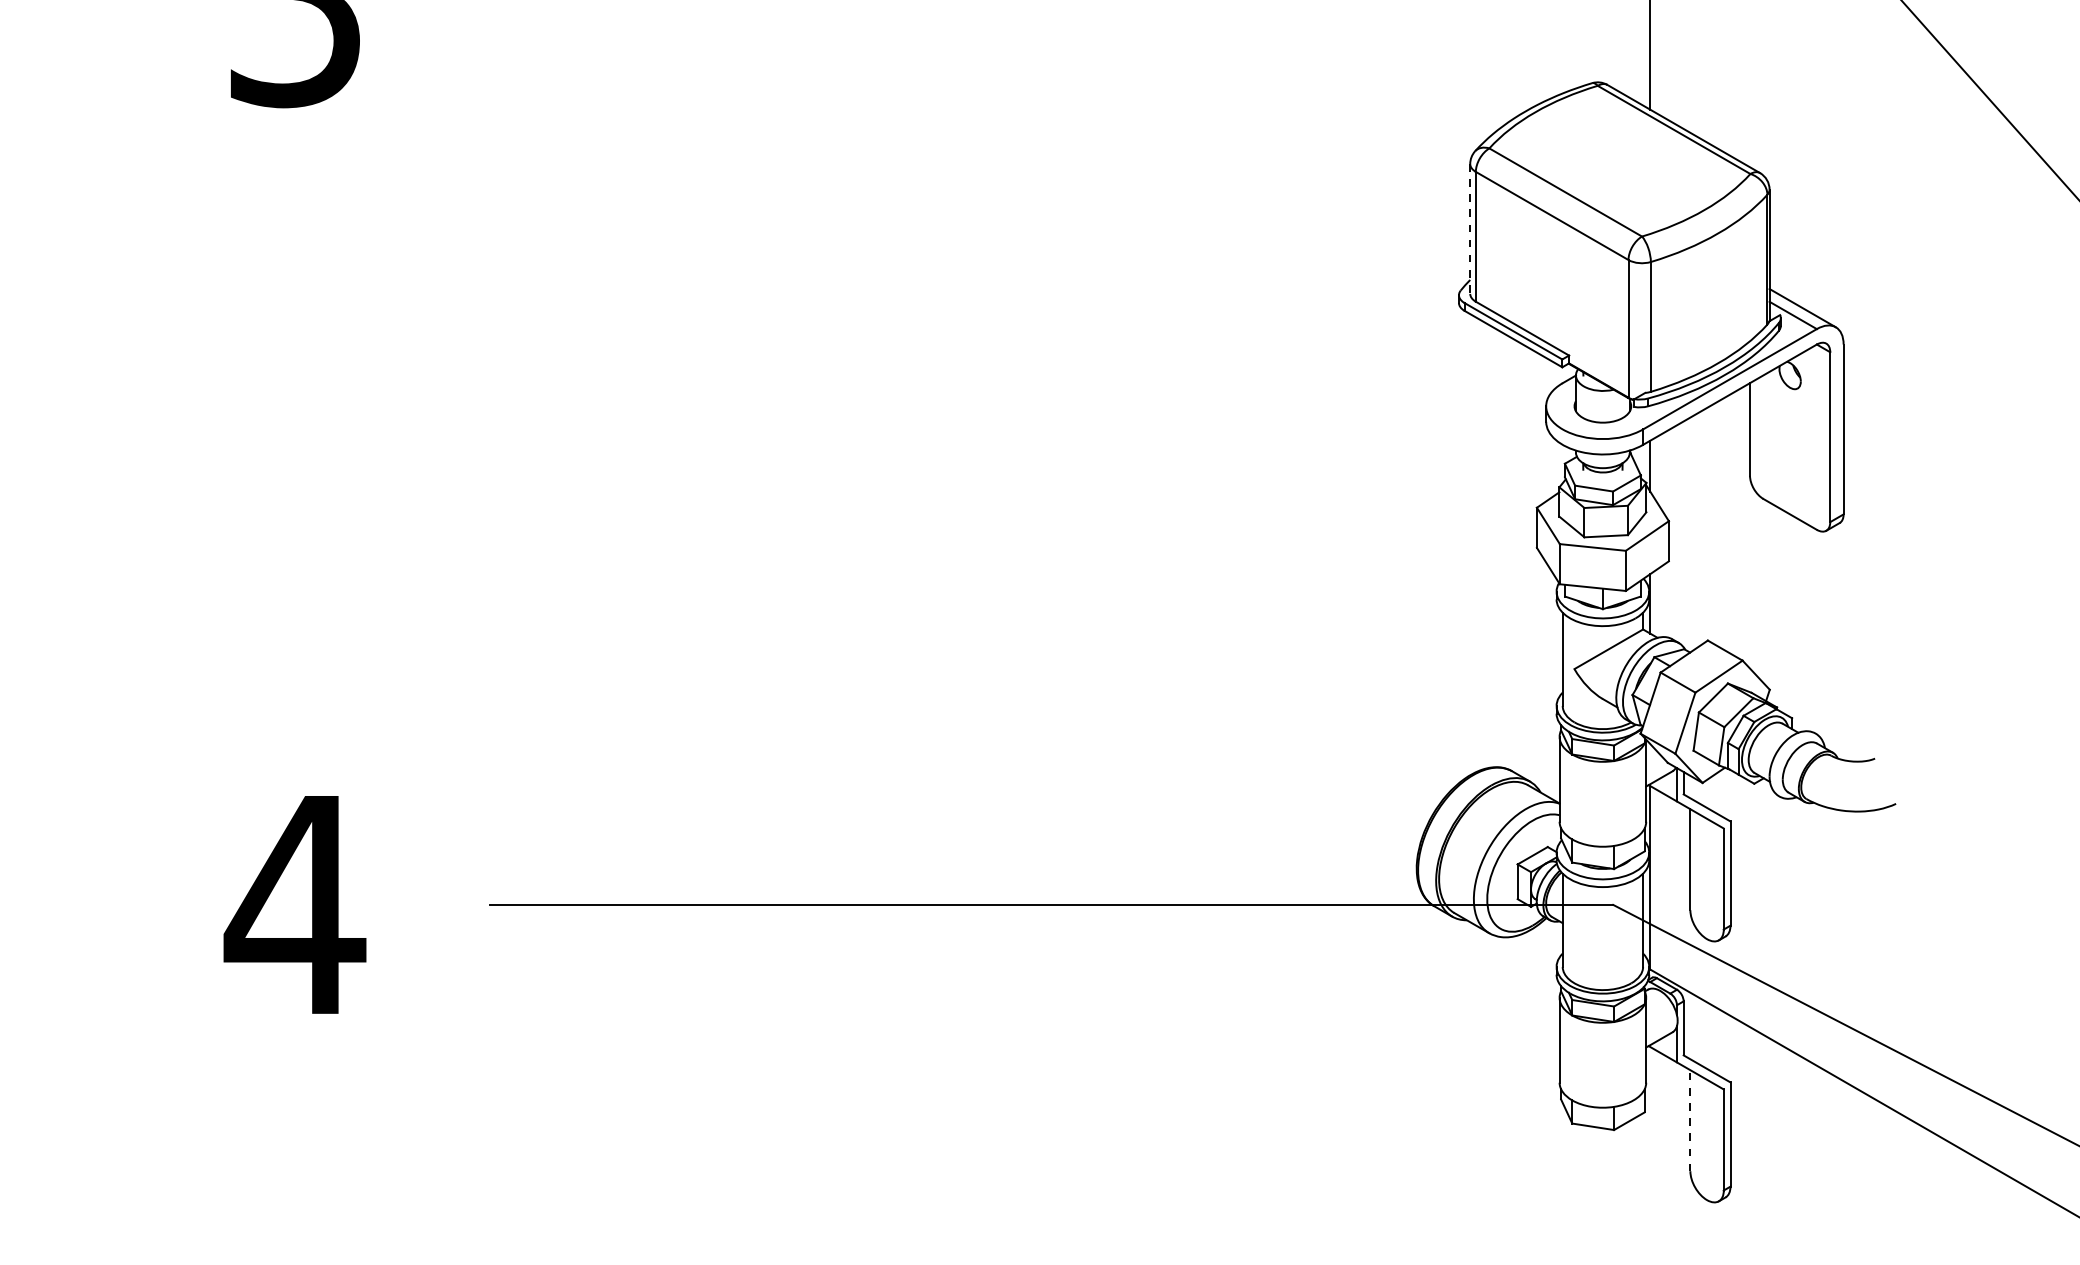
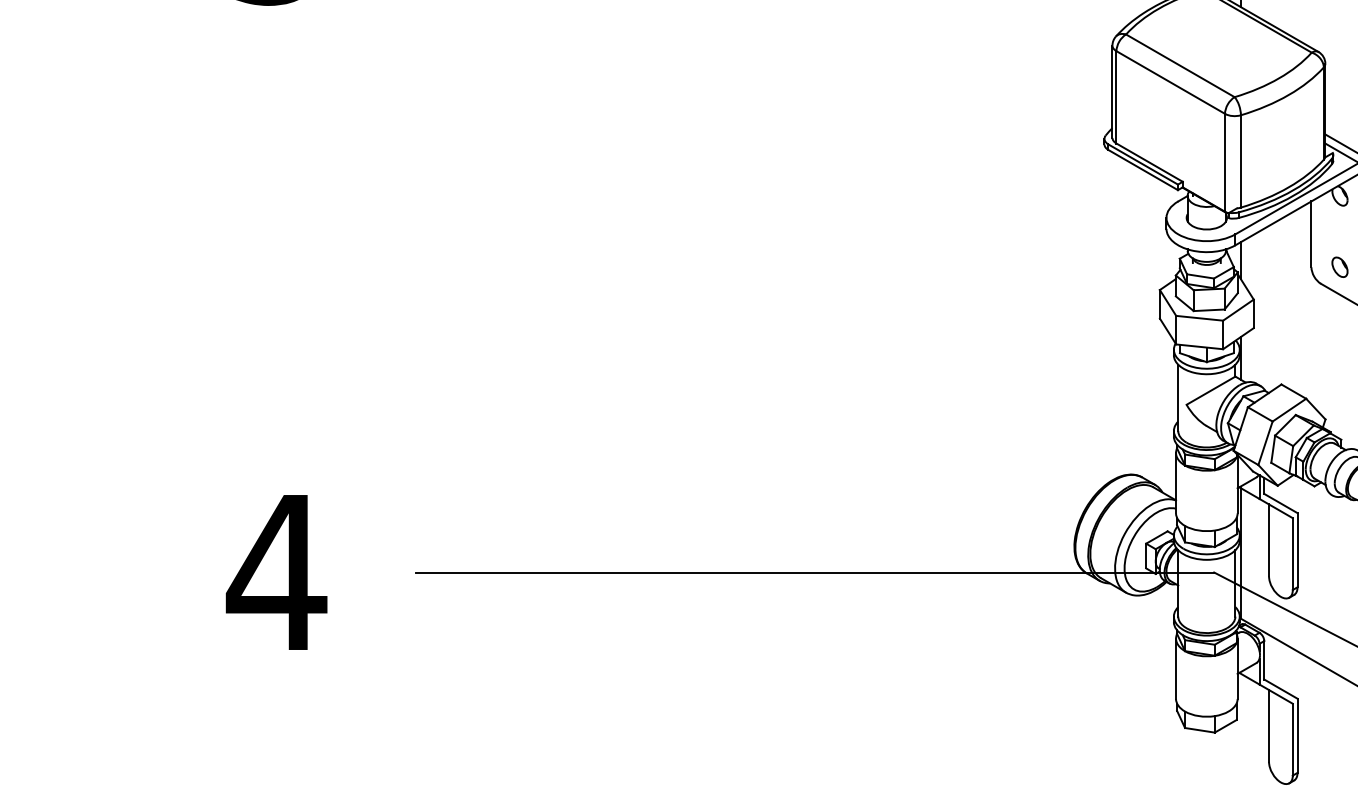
line: (1470, 228) -> (1112, 91), dashed -> solid
part: (1789, 475) -> (1339, 267), added
line: (1690, 1120) -> (1269, 725), dashed -> solid

